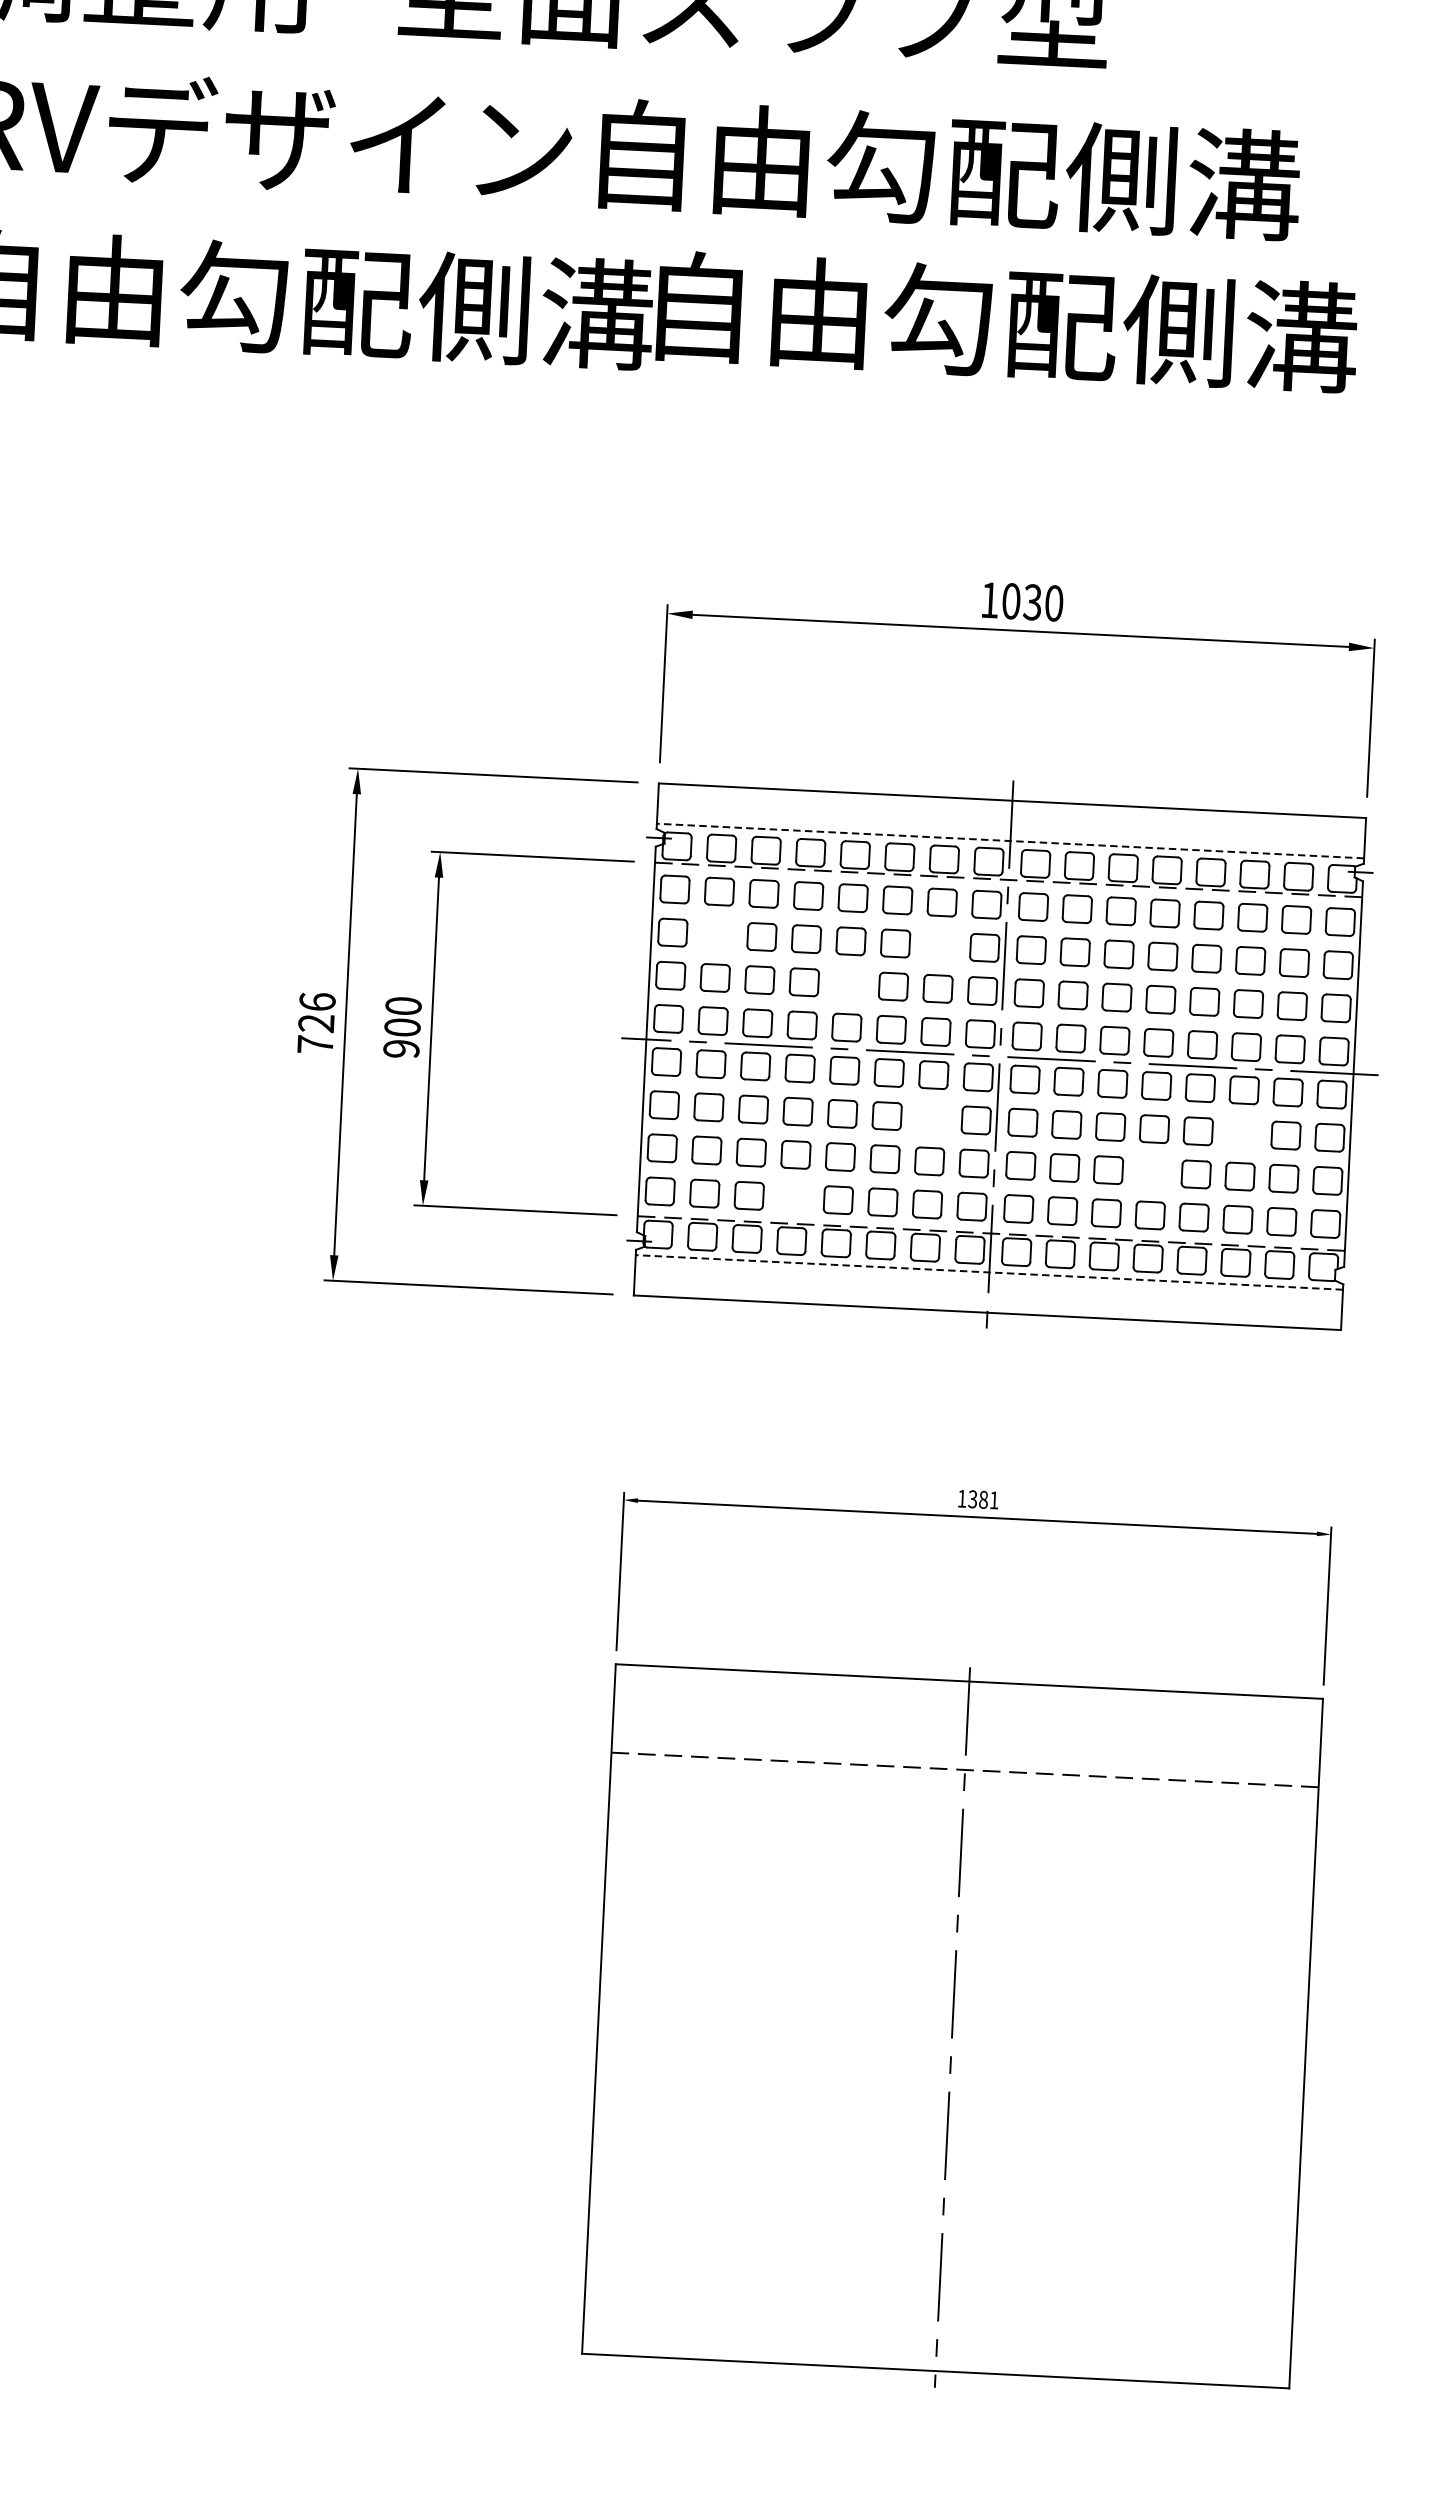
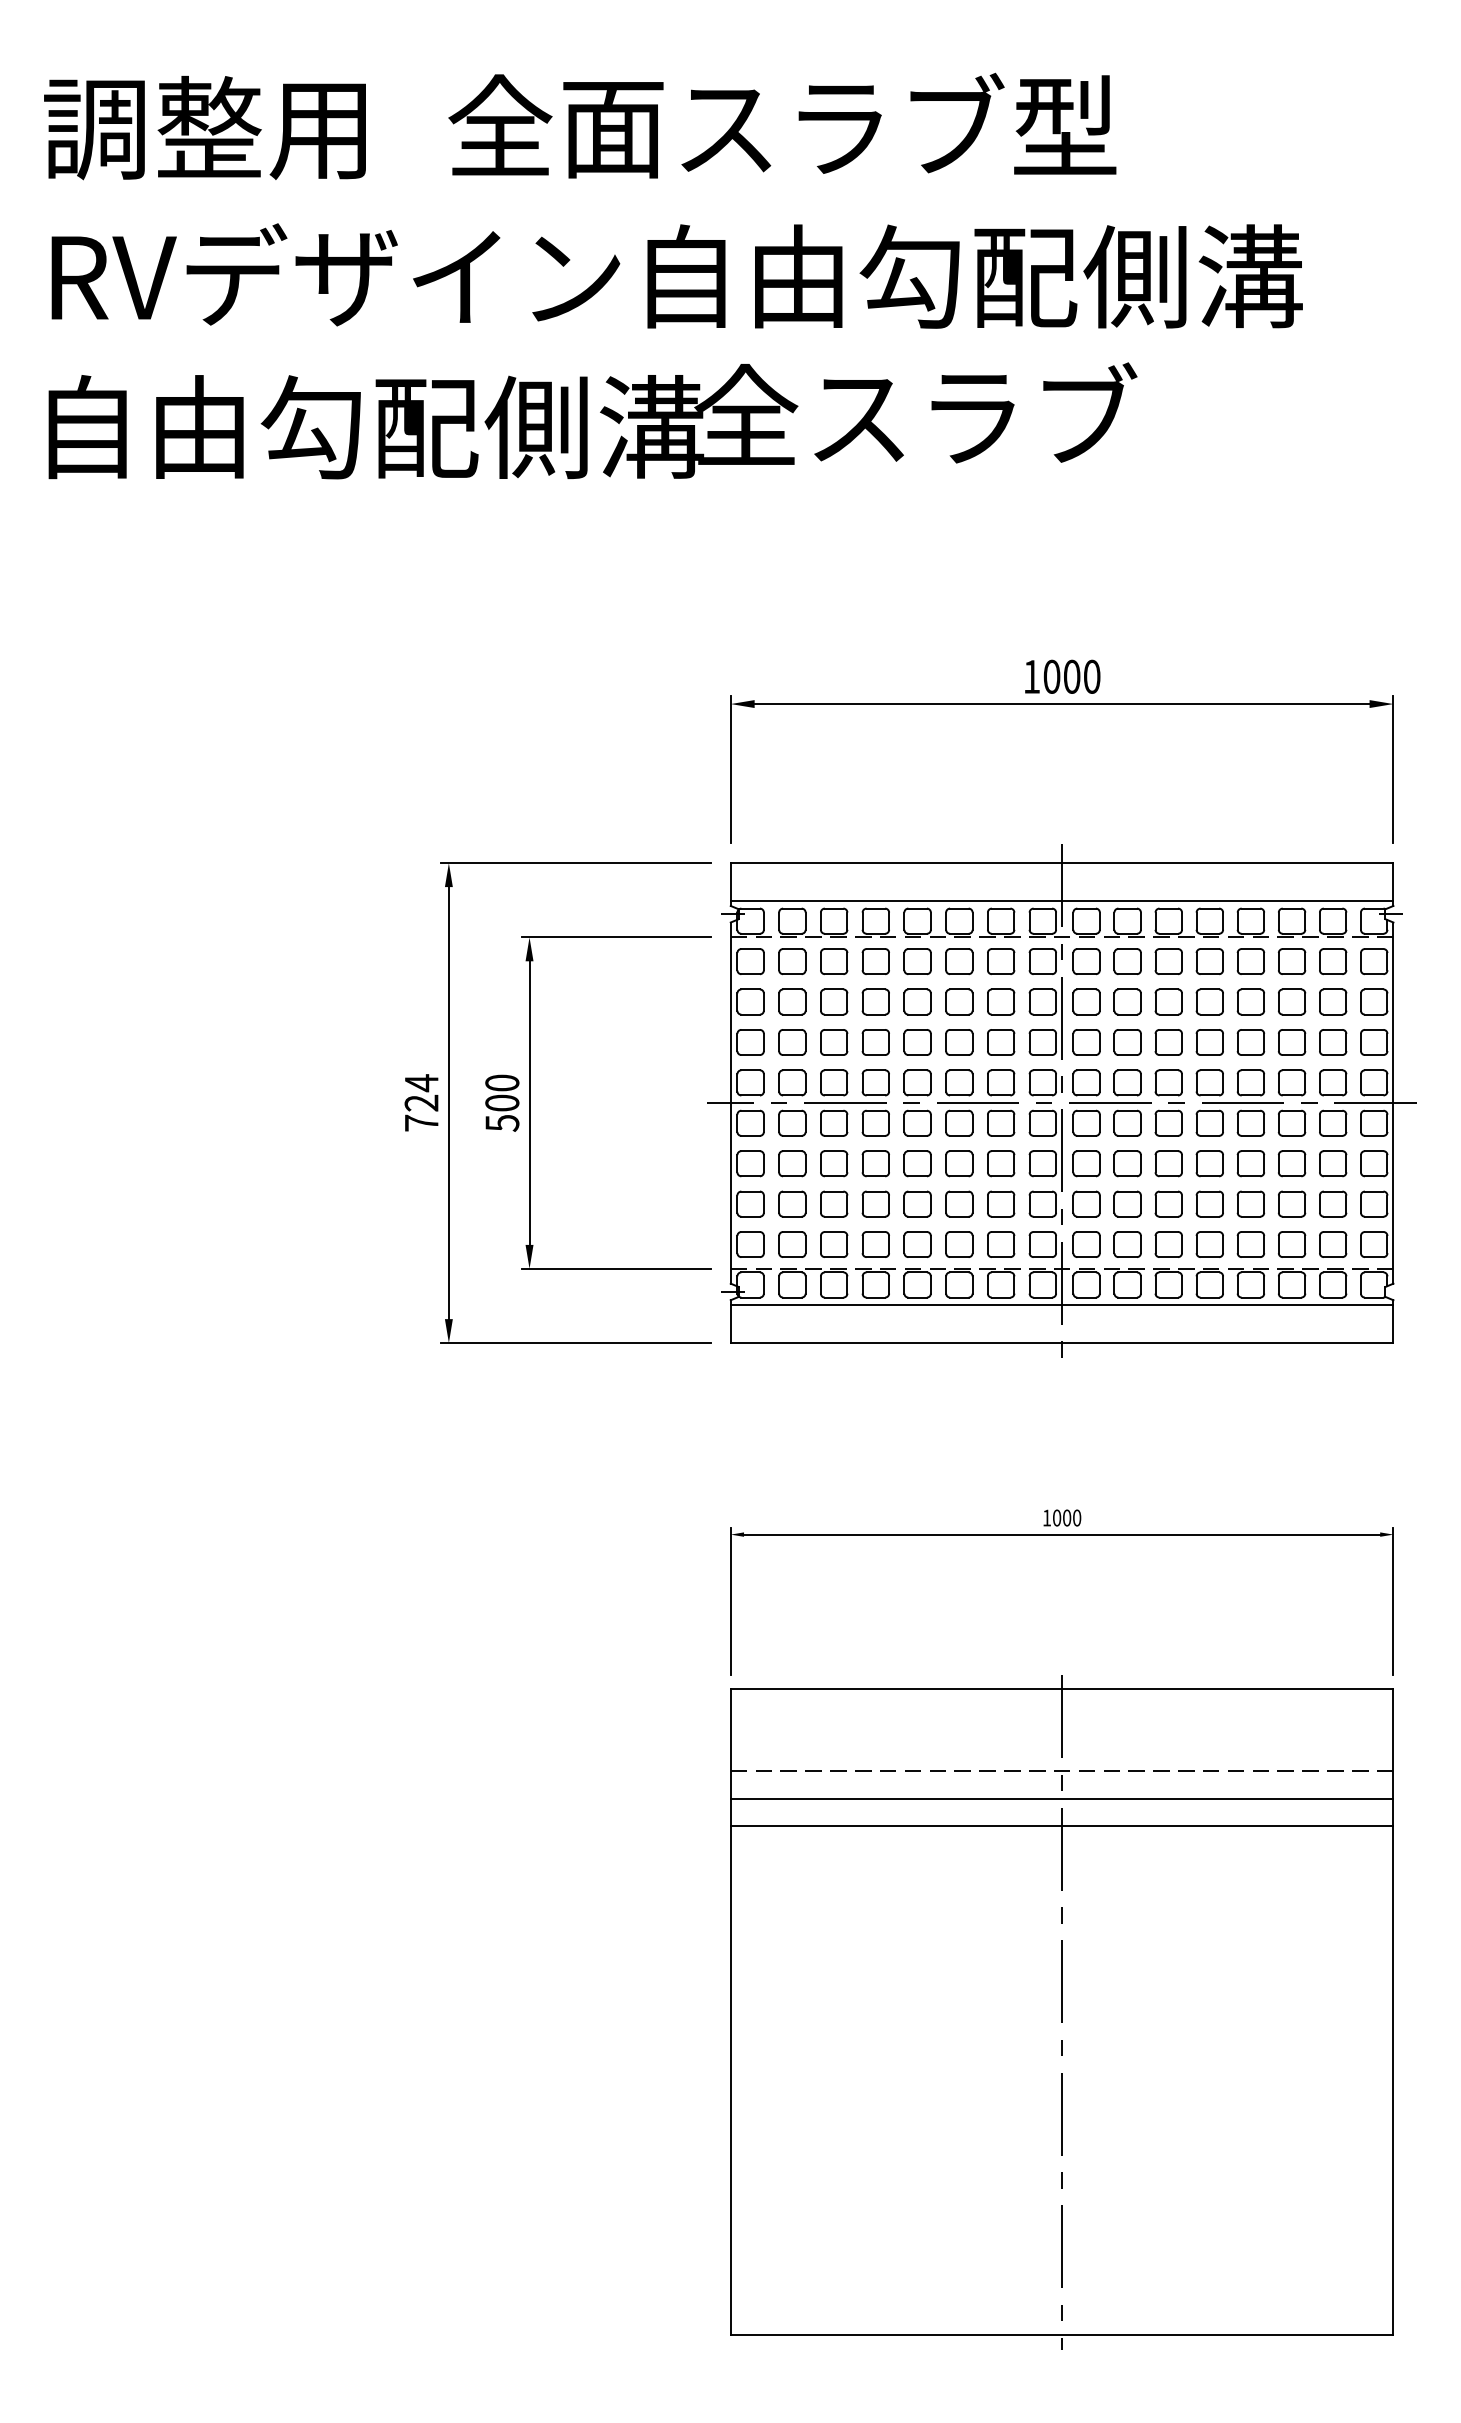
text: (999, 321) -> (1028, 415), 自由勾配側溝 -> 全スラブ
text: (1032, 601) -> (1071, 676), 1030 -> 1000
line: (1009, 840) -> (1061, 900), dashed -> solid
part: (717, 934) -> (792, 1001), added
part: (940, 945) -> (1001, 1001), added
part: (848, 984) -> (917, 1042), added
text: (317, 1002) -> (421, 1083), 726 -> 724
text: (401, 1049) -> (502, 1123), 900 -> 500
part: (932, 1118) -> (1001, 1163), added
part: (1241, 1133) -> (1291, 1163), added
part: (1152, 1171) -> (1209, 1203), added
part: (793, 1197) -> (875, 1244), added
line: (988, 1272) -> (1061, 1305), dashed -> solid
text: (983, 1499) -> (1066, 1517), 1381 -> 1000
line: (963, 1798) -> (1061, 1798), added
line: (961, 1828) -> (1061, 1826), added

